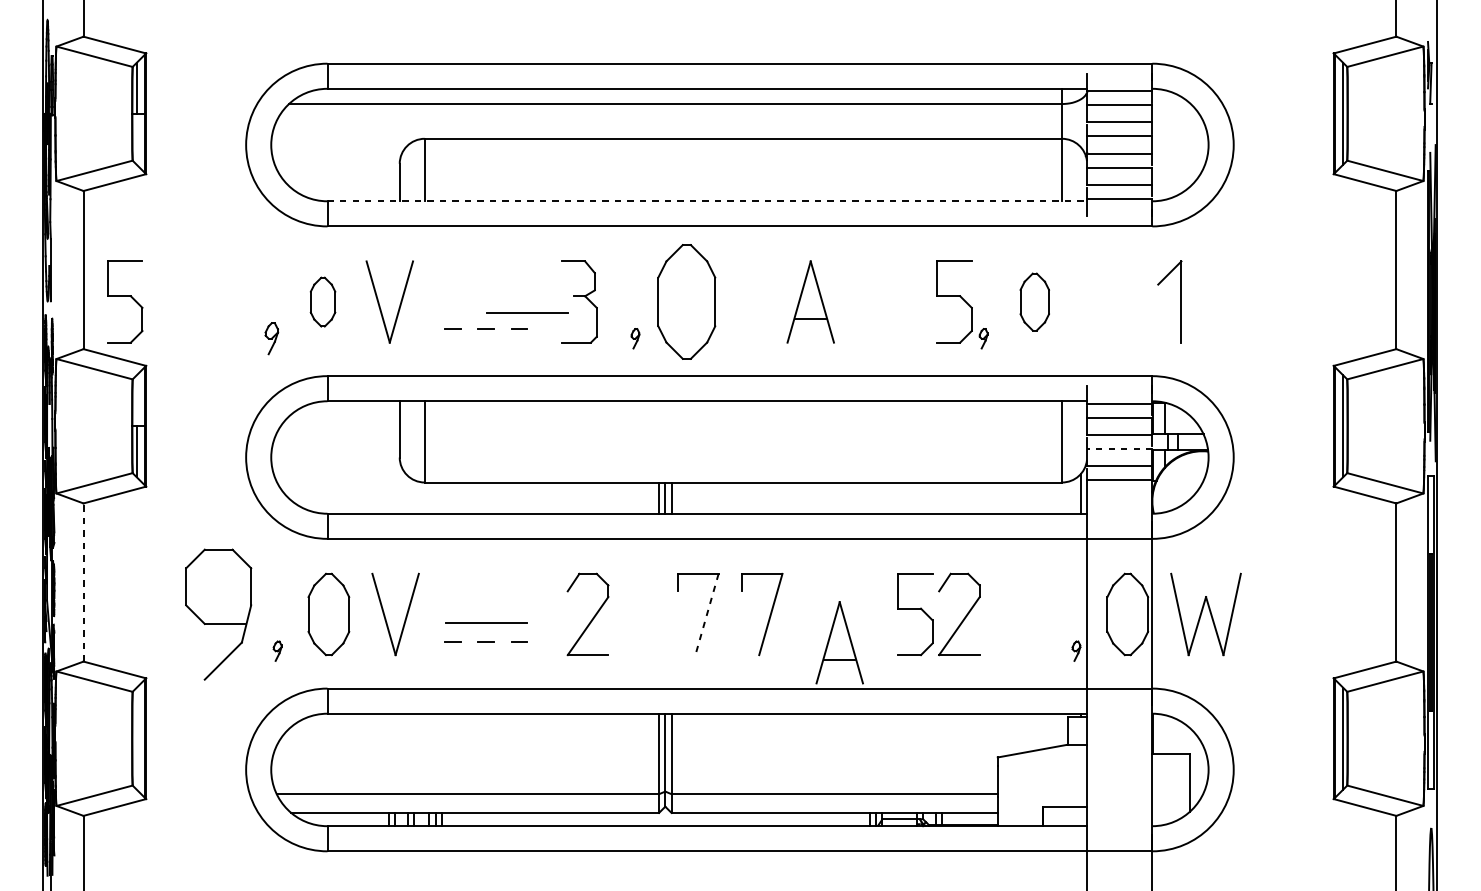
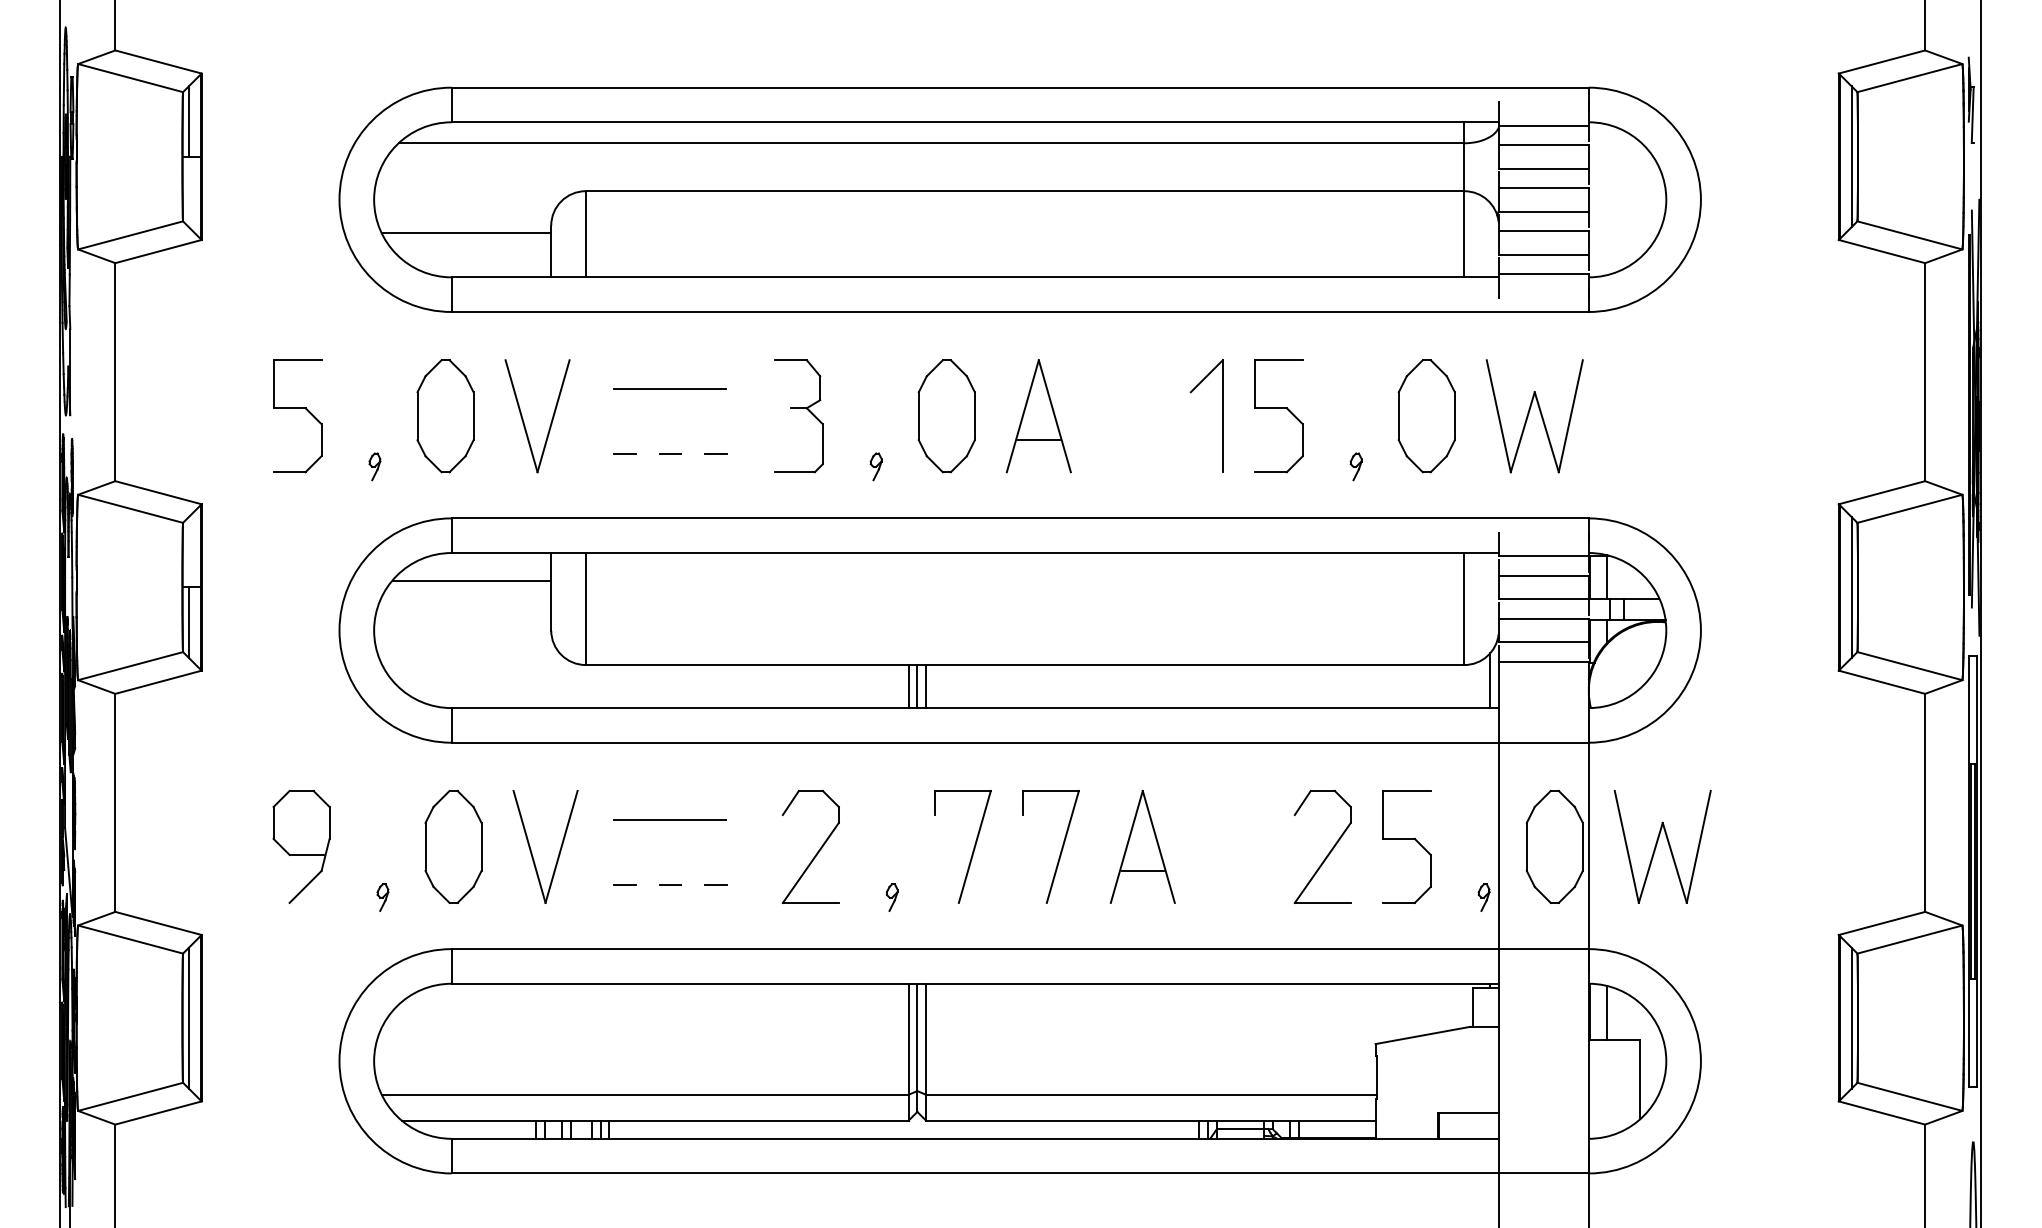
line: (338, 169) -> (466, 233), added
line: (707, 201) -> (975, 277), dashed -> solid
part: (124, 296) -> (297, 408), moved
part: (954, 296) -> (1278, 408), moved
part: (1181, 301) -> (1222, 415), moved
part: (323, 302) -> (445, 416), size x1.67
part: (686, 302) -> (946, 416), size x0.71
part: (810, 302) -> (1038, 416), moved
part: (1034, 302) -> (1426, 416), size x1.43
part: (1112, 302) -> (1534, 416), added
line: (526, 312) -> (669, 388), moved
part: (271, 338) -> (374, 466), size x0.62
line: (341, 421) -> (471, 580), added
line: (1119, 448) -> (1543, 618), dashed -> solid
line: (83, 582) -> (115, 802), dashed -> solid
part: (914, 609) -> (1406, 839), moved
part: (218, 614) -> (301, 846), size x0.62
line: (706, 614) -> (974, 847), dashed -> solid
line: (485, 622) -> (669, 819), moved
part: (839, 642) -> (1142, 846), moved
part: (646, 651) -> (891, 897), added
line: (1165, 734) -> (1606, 1012), added
line: (136, 738) -> (188, 1017), added

